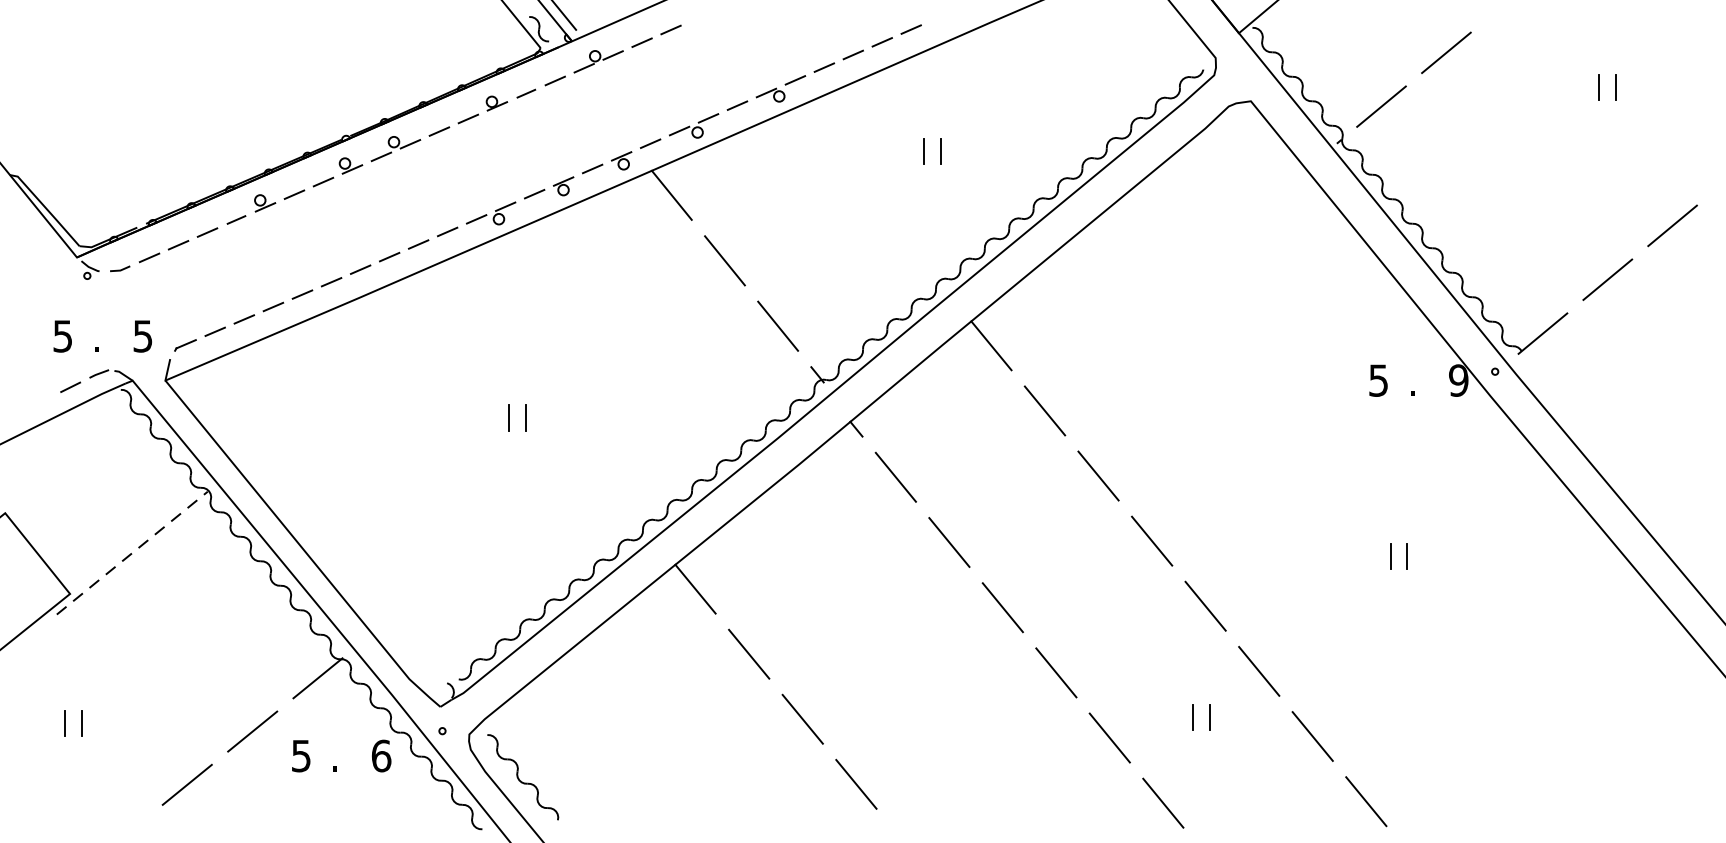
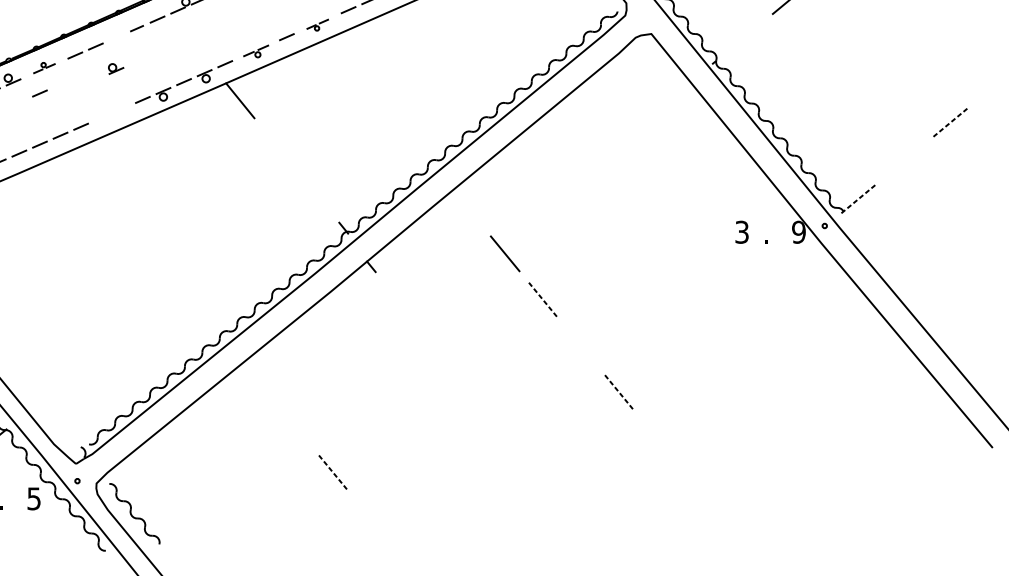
line: (1599, 87) -> (898, 24), removed
line: (1616, 87) -> (910, 24), removed
part: (780, 88) -> (317, 24), size x0.6
part: (496, 103) -> (115, 68), moved
line: (1381, 106) -> (744, 37), removed
part: (694, 125) -> (256, 51), size x0.7
part: (395, 149) -> (44, 68), size x0.6
line: (924, 151) -> (419, 69), removed
line: (941, 151) -> (431, 69), removed
line: (389, 184) -> (39, 93), added
part: (491, 213) -> (112, 113), removed
line: (1672, 225) -> (950, 122), solid -> dashed
line: (724, 260) -> (277, 147), removed
line: (1607, 279) -> (904, 160), removed
line: (778, 325) -> (316, 193), removed
line: (1542, 333) -> (858, 198), solid -> dashed
line: (991, 345) -> (467, 207), removed
text: (1378, 380) -> (741, 232), 5 -> 3
line: (508, 417) -> (124, 258), removed
line: (525, 417) -> (136, 258), removed
line: (895, 476) -> (399, 300), removed
line: (1098, 476) -> (543, 300), solid -> dashed
line: (1152, 540) -> (581, 345), removed
line: (949, 542) -> (437, 347), removed
line: (1390, 555) -> (750, 356), removed
line: (1407, 555) -> (762, 356), removed
line: (695, 588) -> (257, 379), removed
line: (1205, 606) -> (619, 392), solid -> dashed
line: (1002, 607) -> (475, 393), removed
line: (749, 653) -> (295, 426), removed
line: (1259, 670) -> (657, 438), removed
line: (1056, 672) -> (513, 439), removed
line: (1192, 716) -> (609, 470), removed
line: (1209, 716) -> (621, 470), removed
line: (802, 719) -> (333, 472), solid -> dashed
line: (1312, 736) -> (695, 484), removed
line: (1109, 737) -> (550, 485), removed
text: (381, 755) -> (34, 498), 6 -> 5
line: (856, 783) -> (371, 518), removed
line: (1366, 801) -> (733, 531), removed
line: (1163, 802) -> (589, 531), removed

